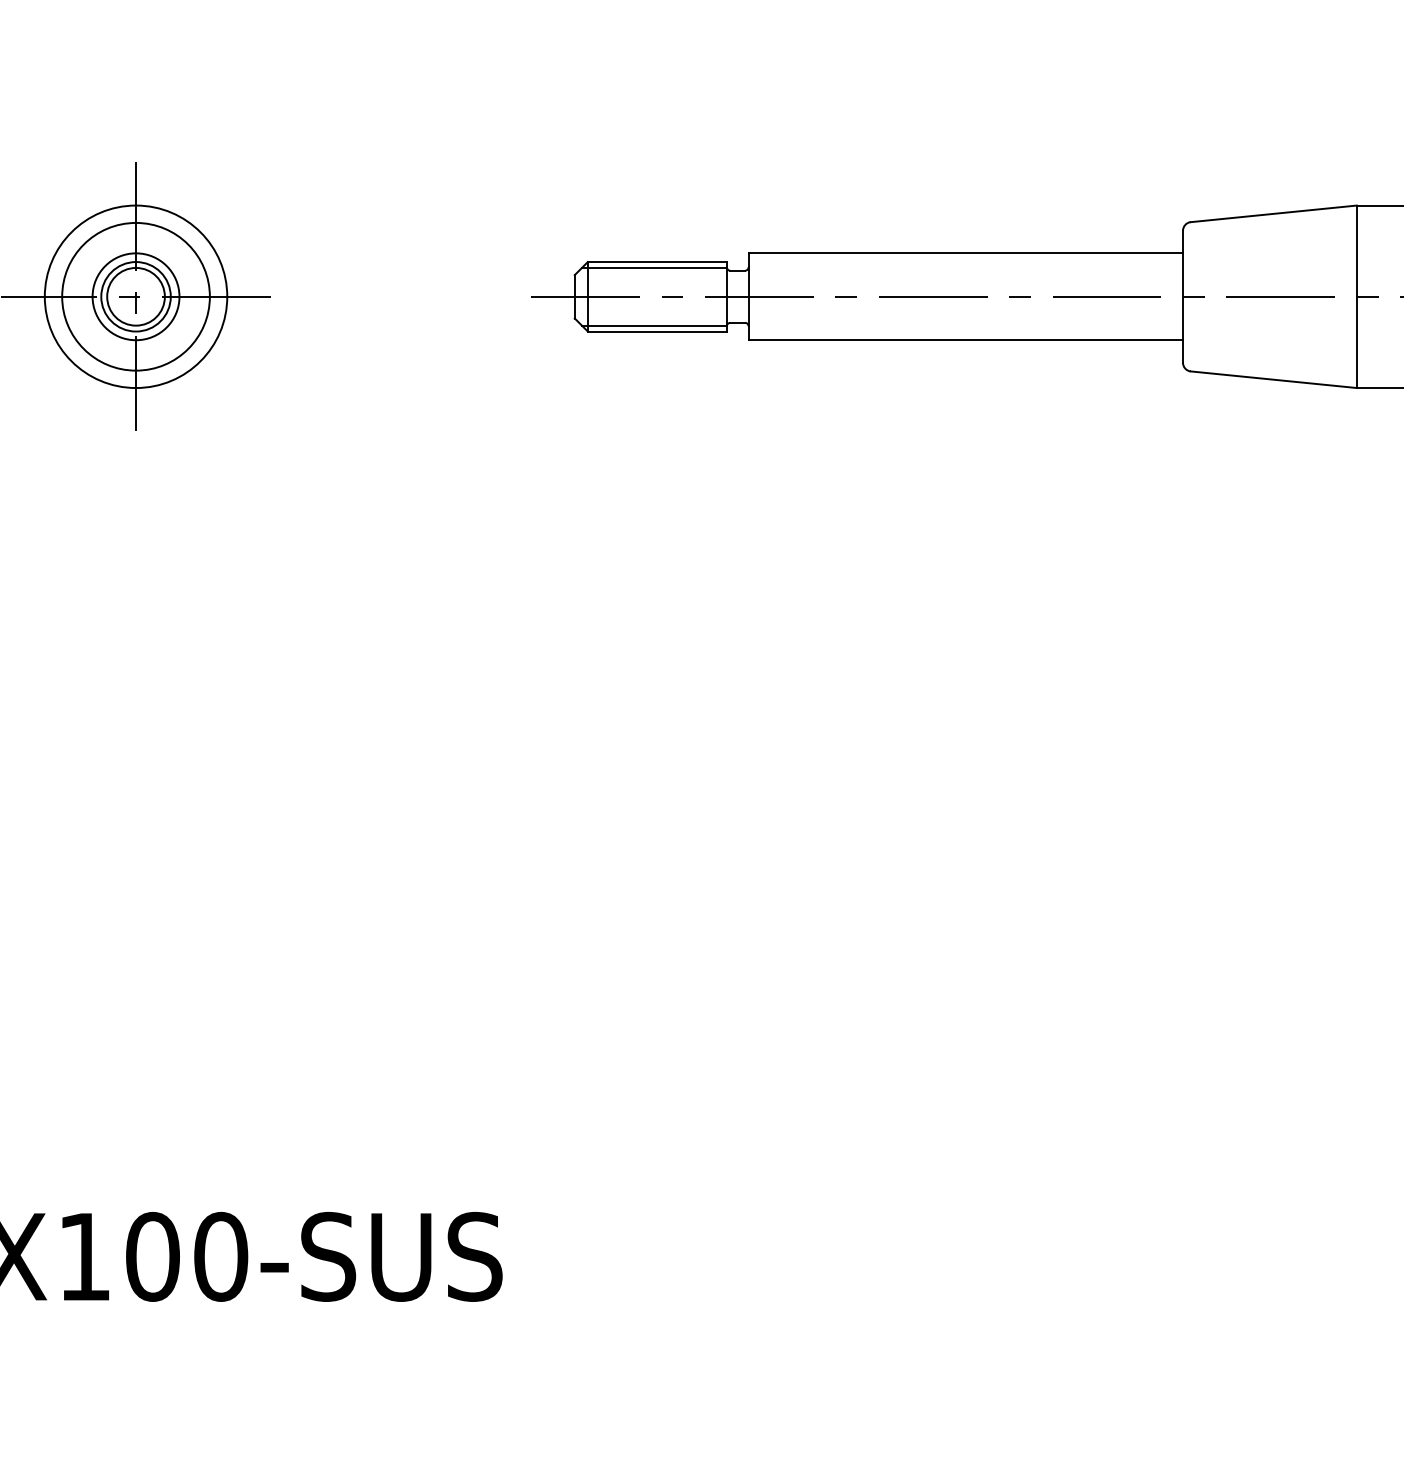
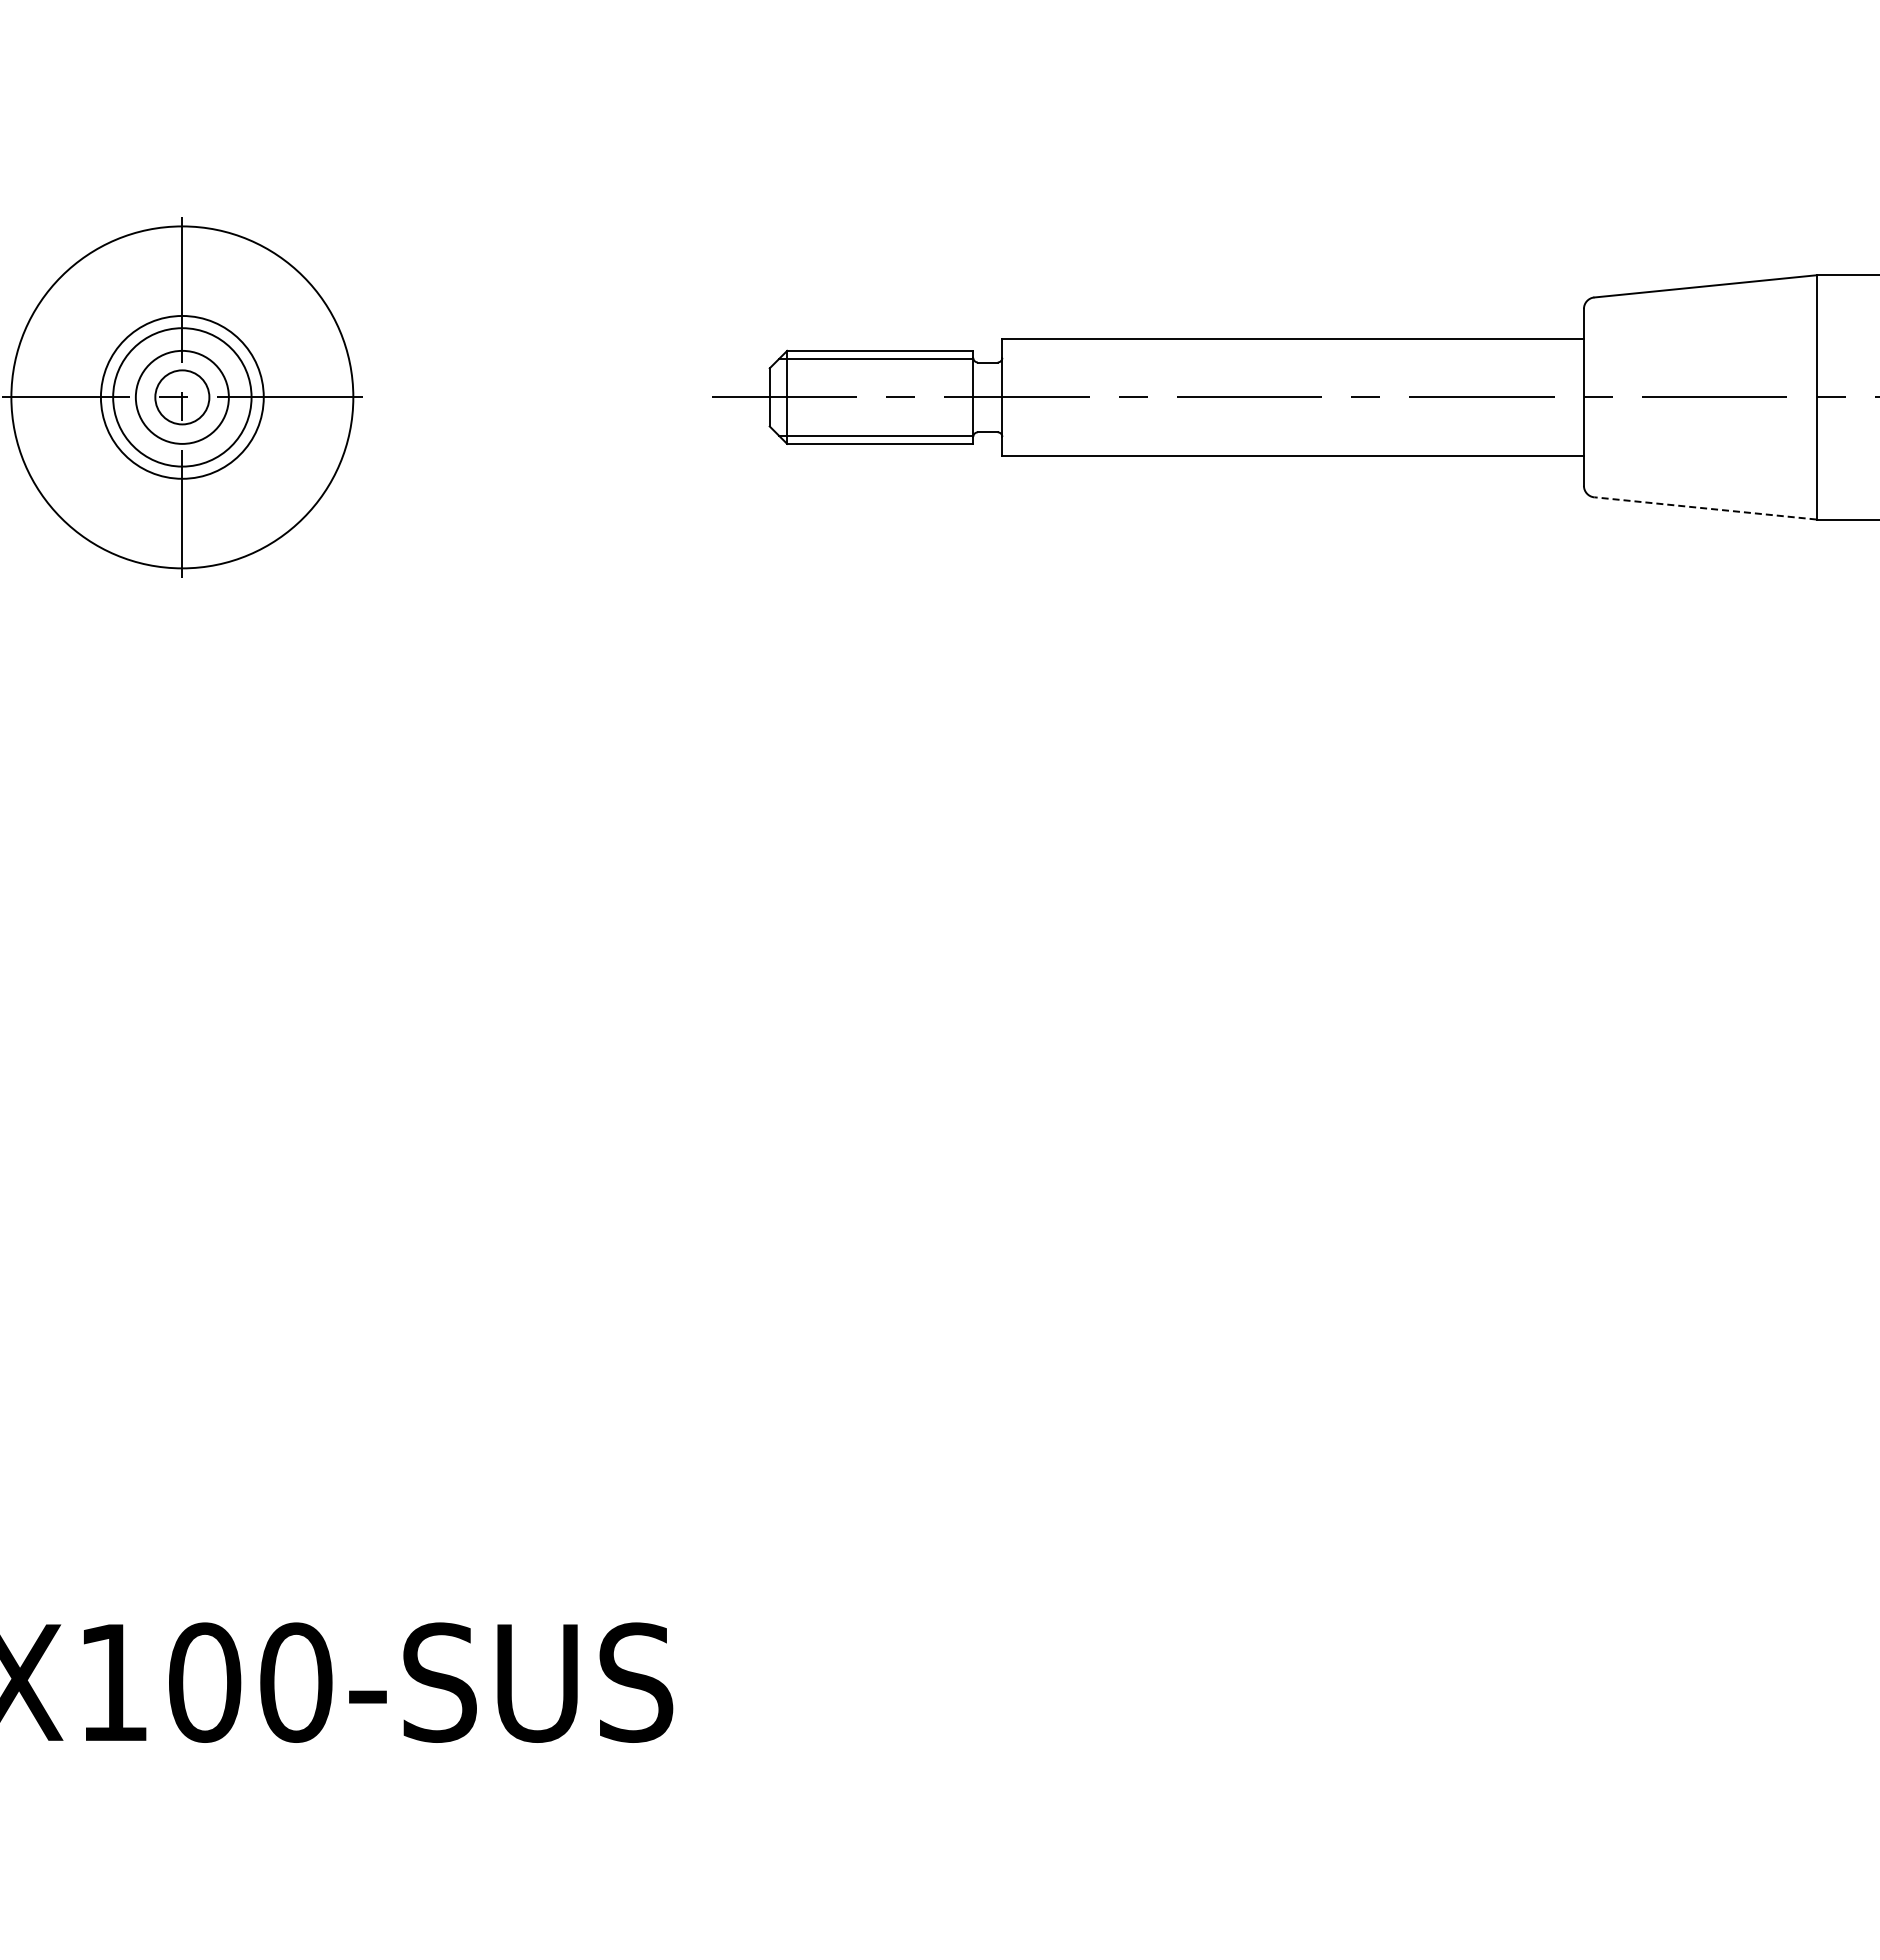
circle: (135, 296) -> (181, 397), size x0.7
circle: (136, 296) -> (182, 397), size x0.7
circle: (136, 296) -> (182, 397), size x1.4
circle: (136, 296) -> (182, 397), size x1.4
line: (1273, 379) -> (1705, 508), solid -> dashed

